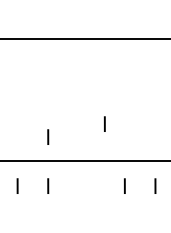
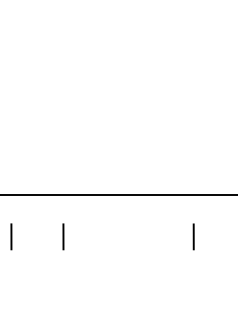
line: (104, 123) -> (159, 130), removed
line: (48, 136) -> (63, 152), removed

